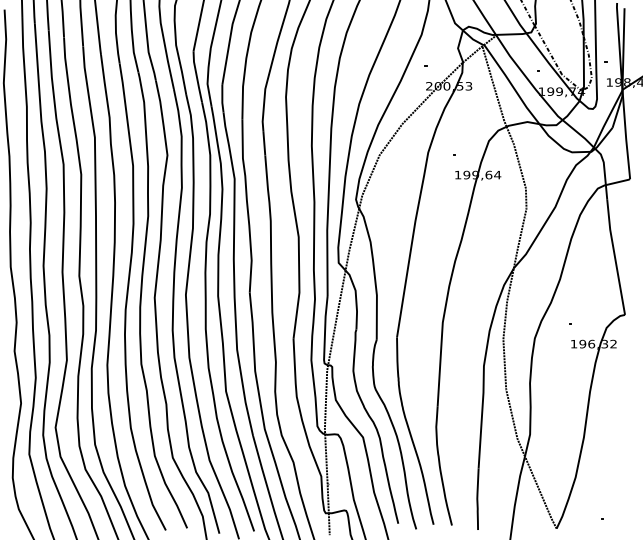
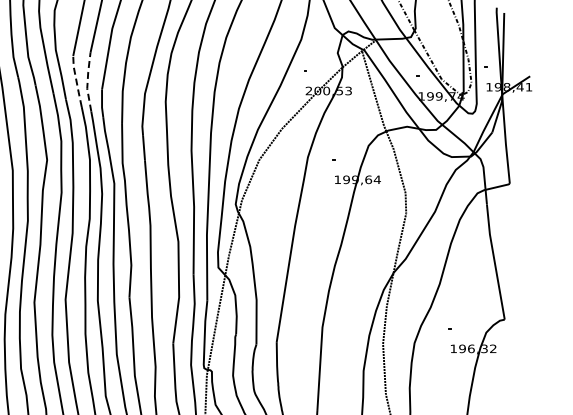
line: (196, 76) -> (76, 81), solid -> dashed
line: (207, 77) -> (87, 82), solid -> dashed

